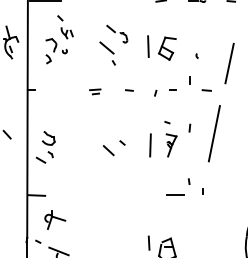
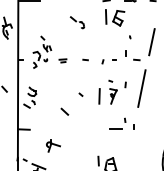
part: (59, 38) -> (42, 51), moved
part: (162, 47) -> (115, 17), moved
part: (106, 53) -> (70, 35), removed
line: (108, 150) -> (64, 111), moved
part: (55, 219) -> (53, 145), moved

